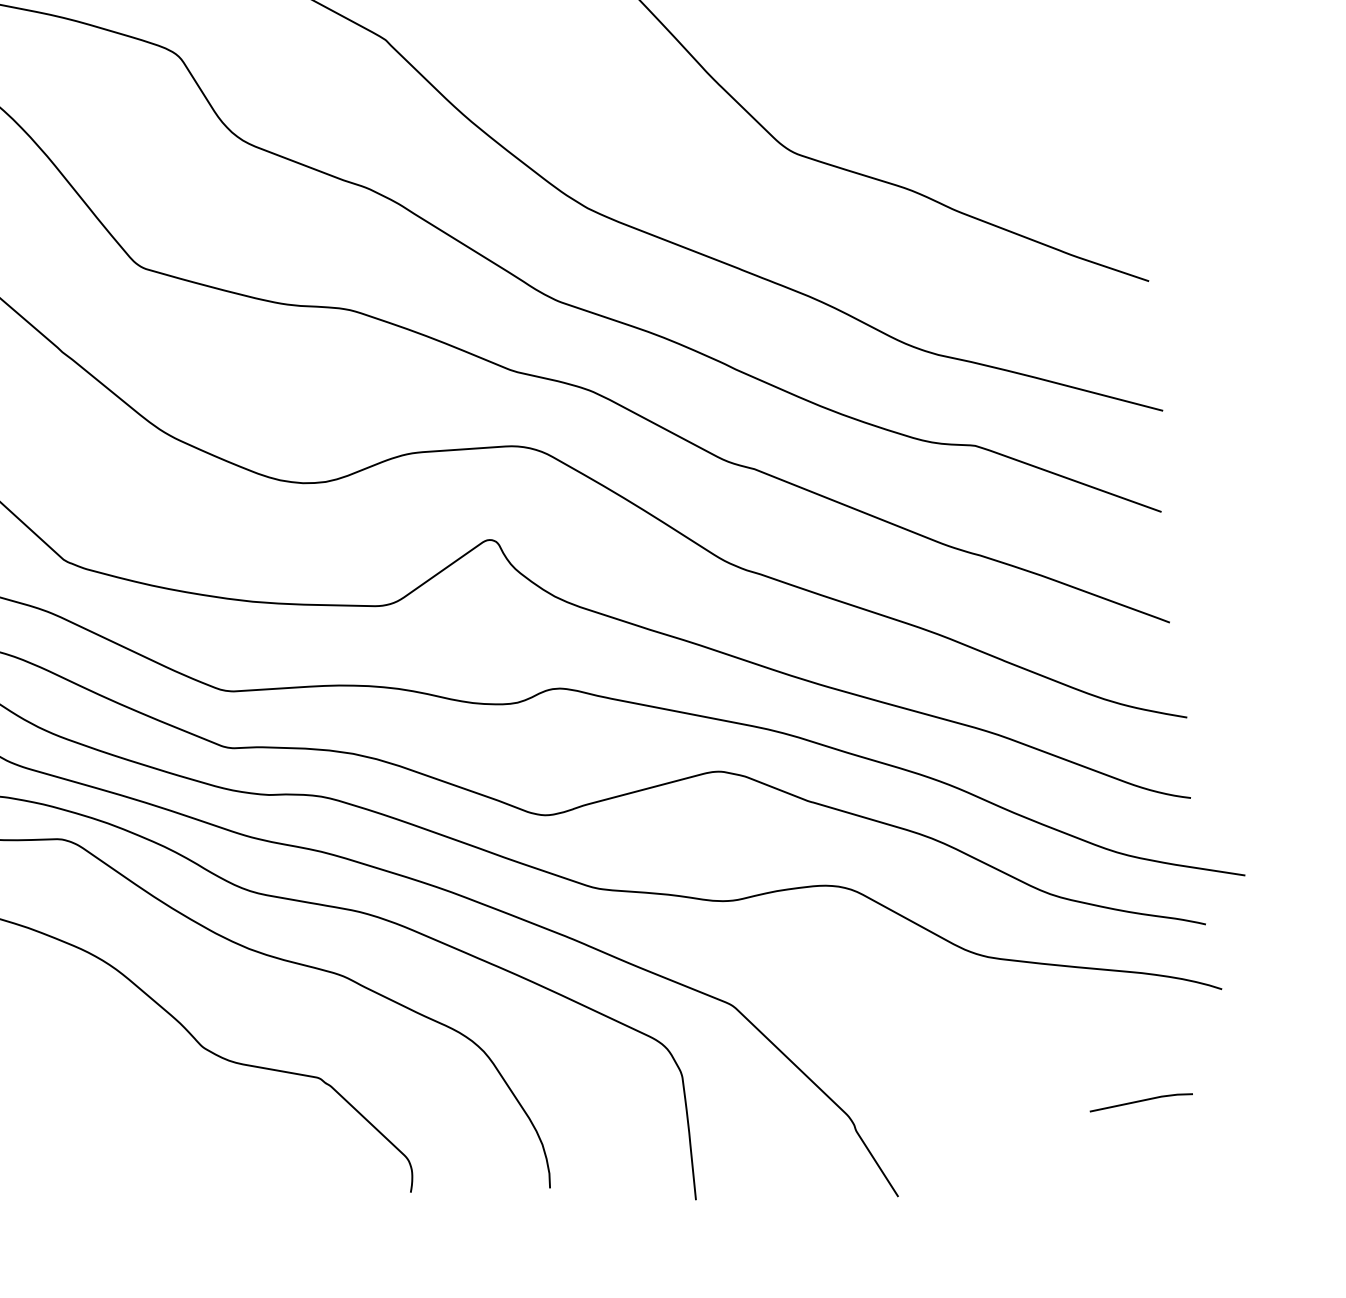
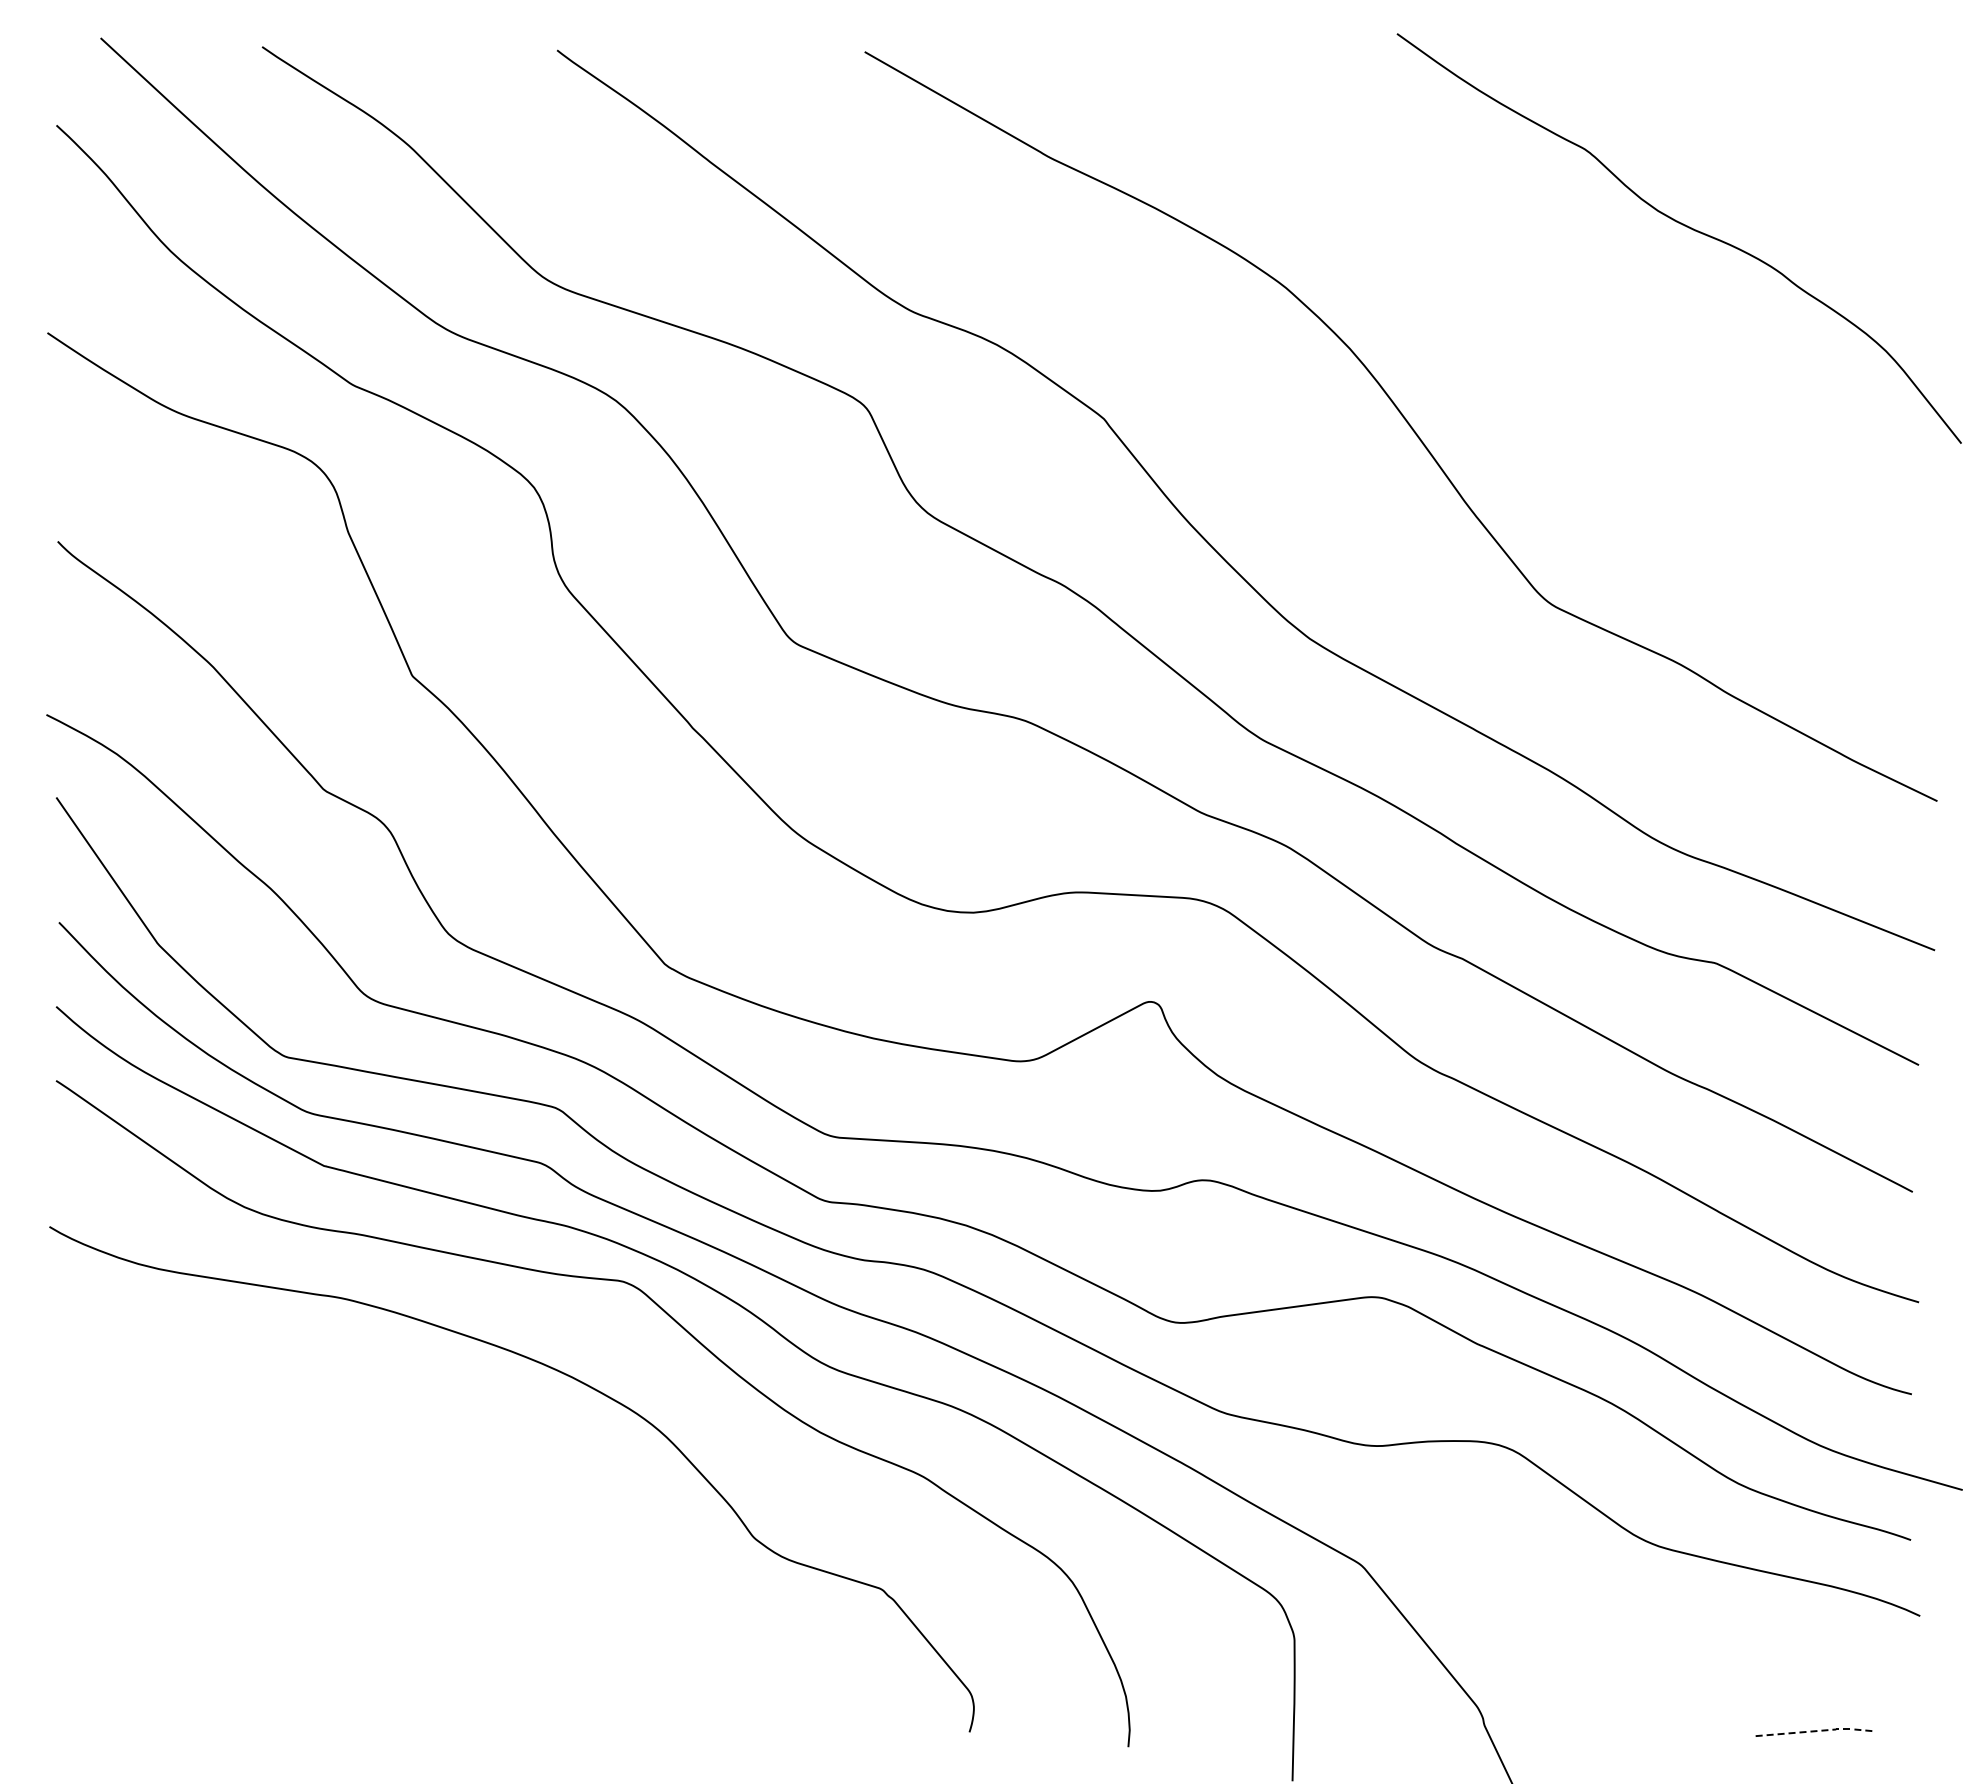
line: (1142, 1100) -> (1813, 1731), solid -> dashed

